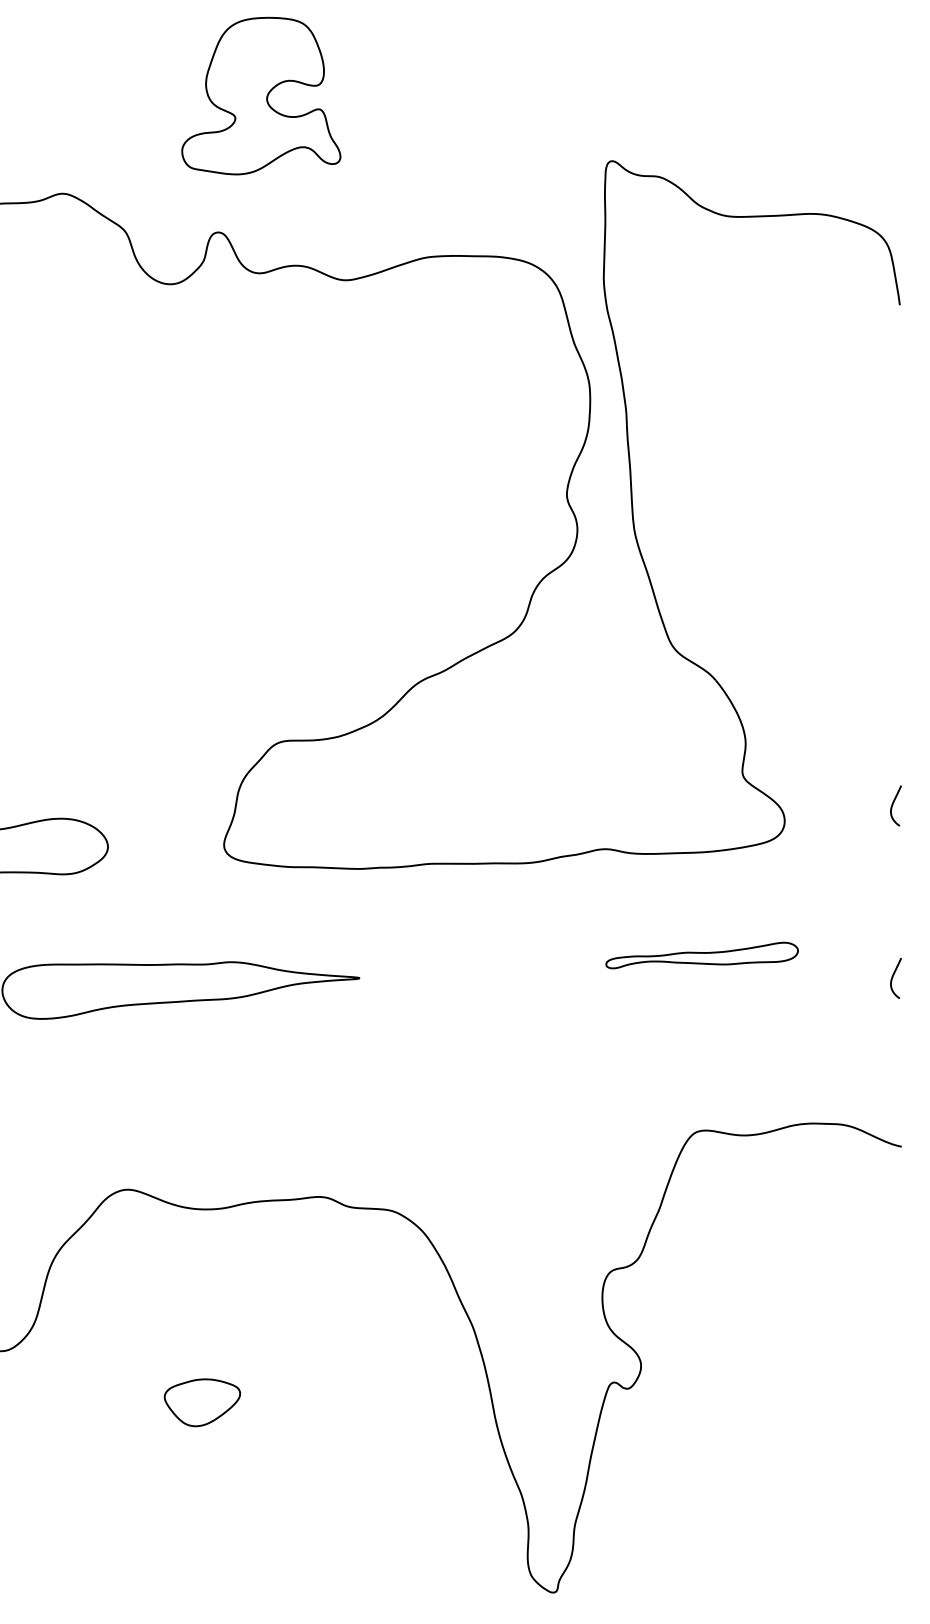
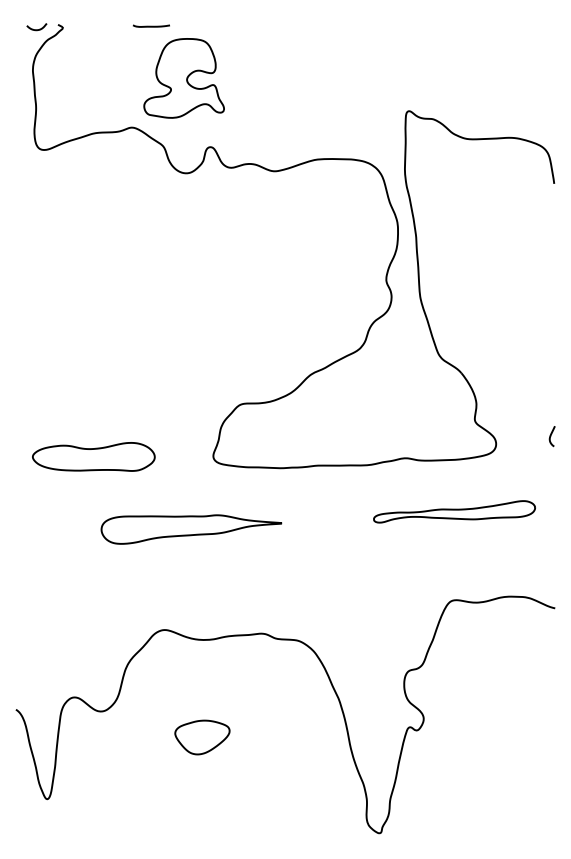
part: (260, 96) -> (183, 78), moved
part: (702, 954) -> (454, 511), size x1.67
curve: (894, 978) -> (551, 523), removed
part: (202, 1402) -> (202, 737), size x1.43

